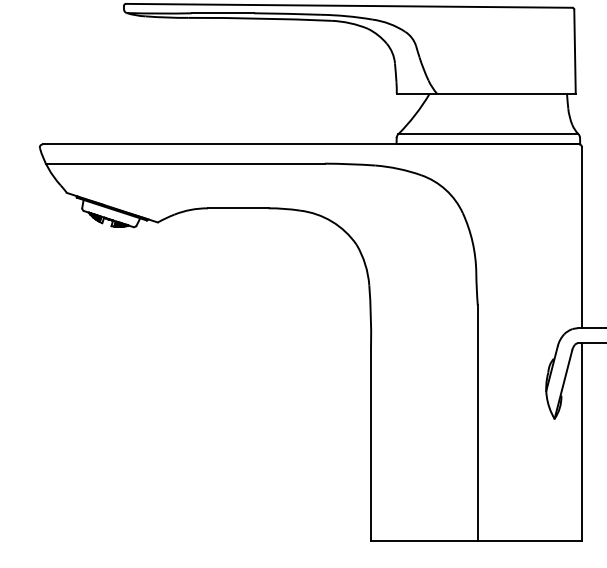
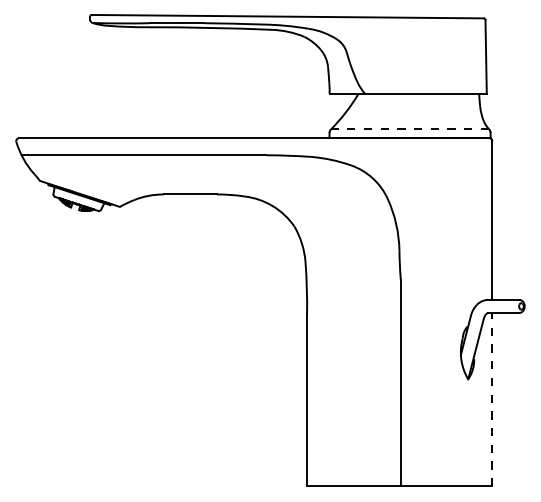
line: (487, 134) -> (409, 129), solid -> dashed
line: (582, 441) -> (492, 399), solid -> dashed

